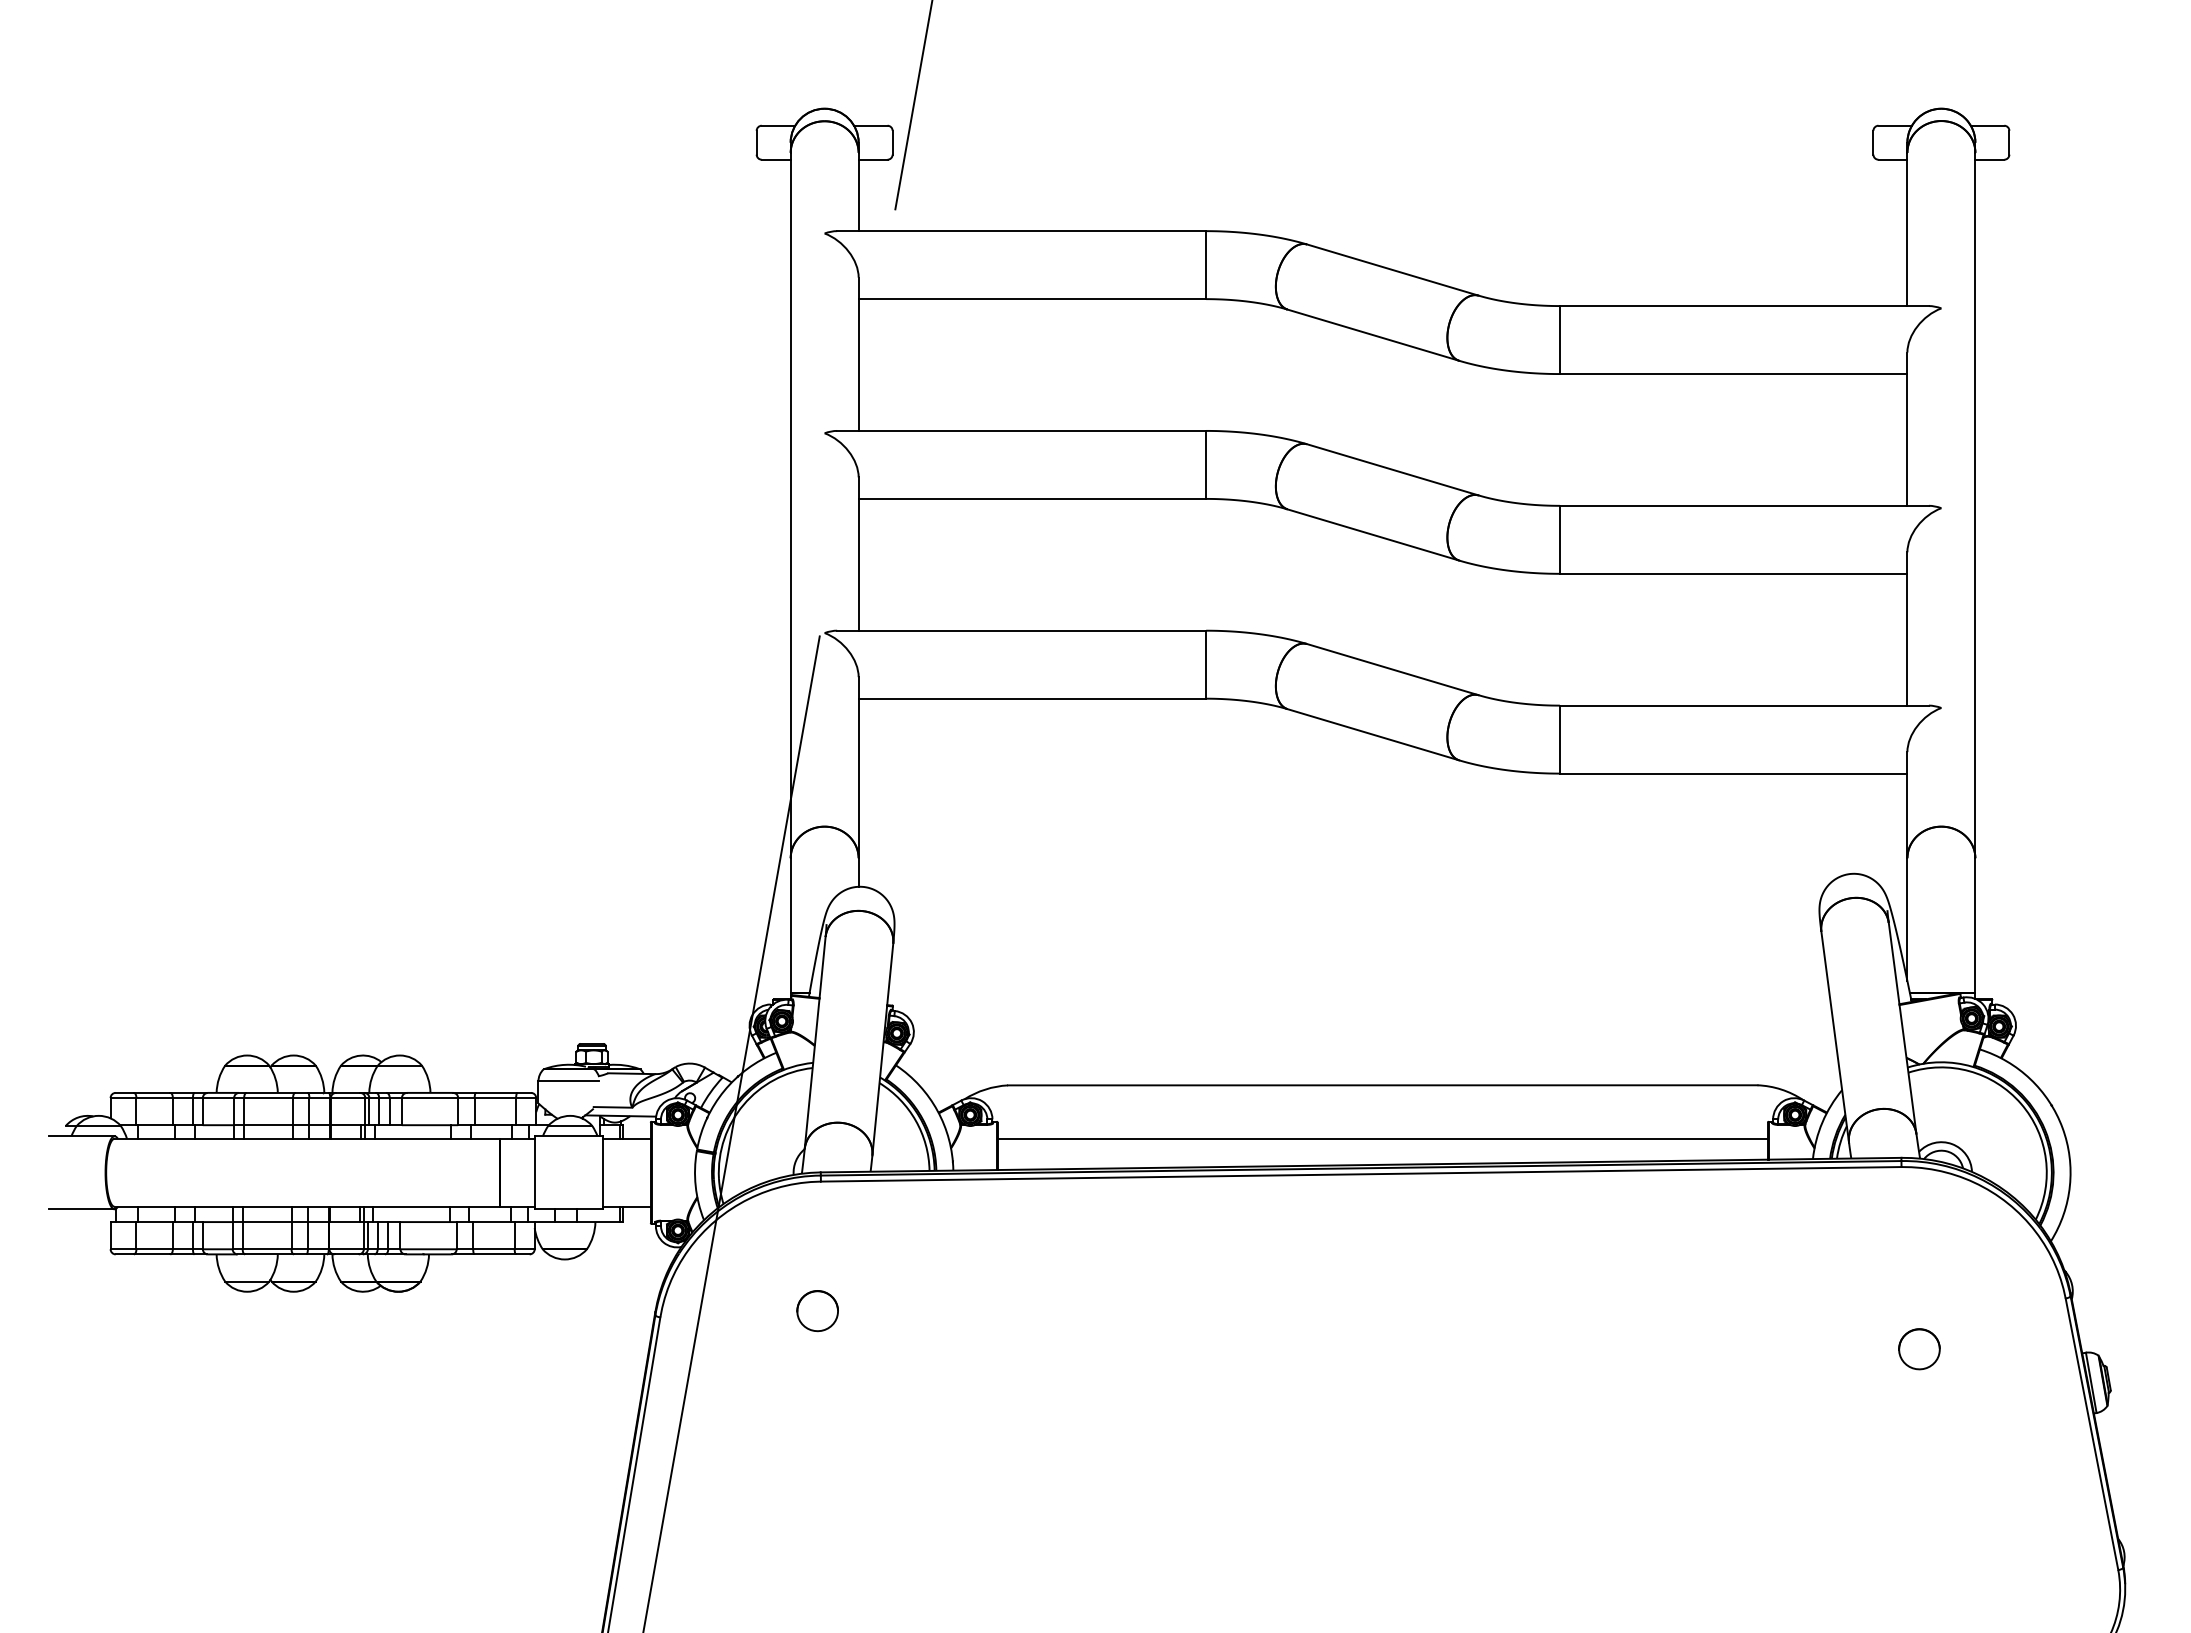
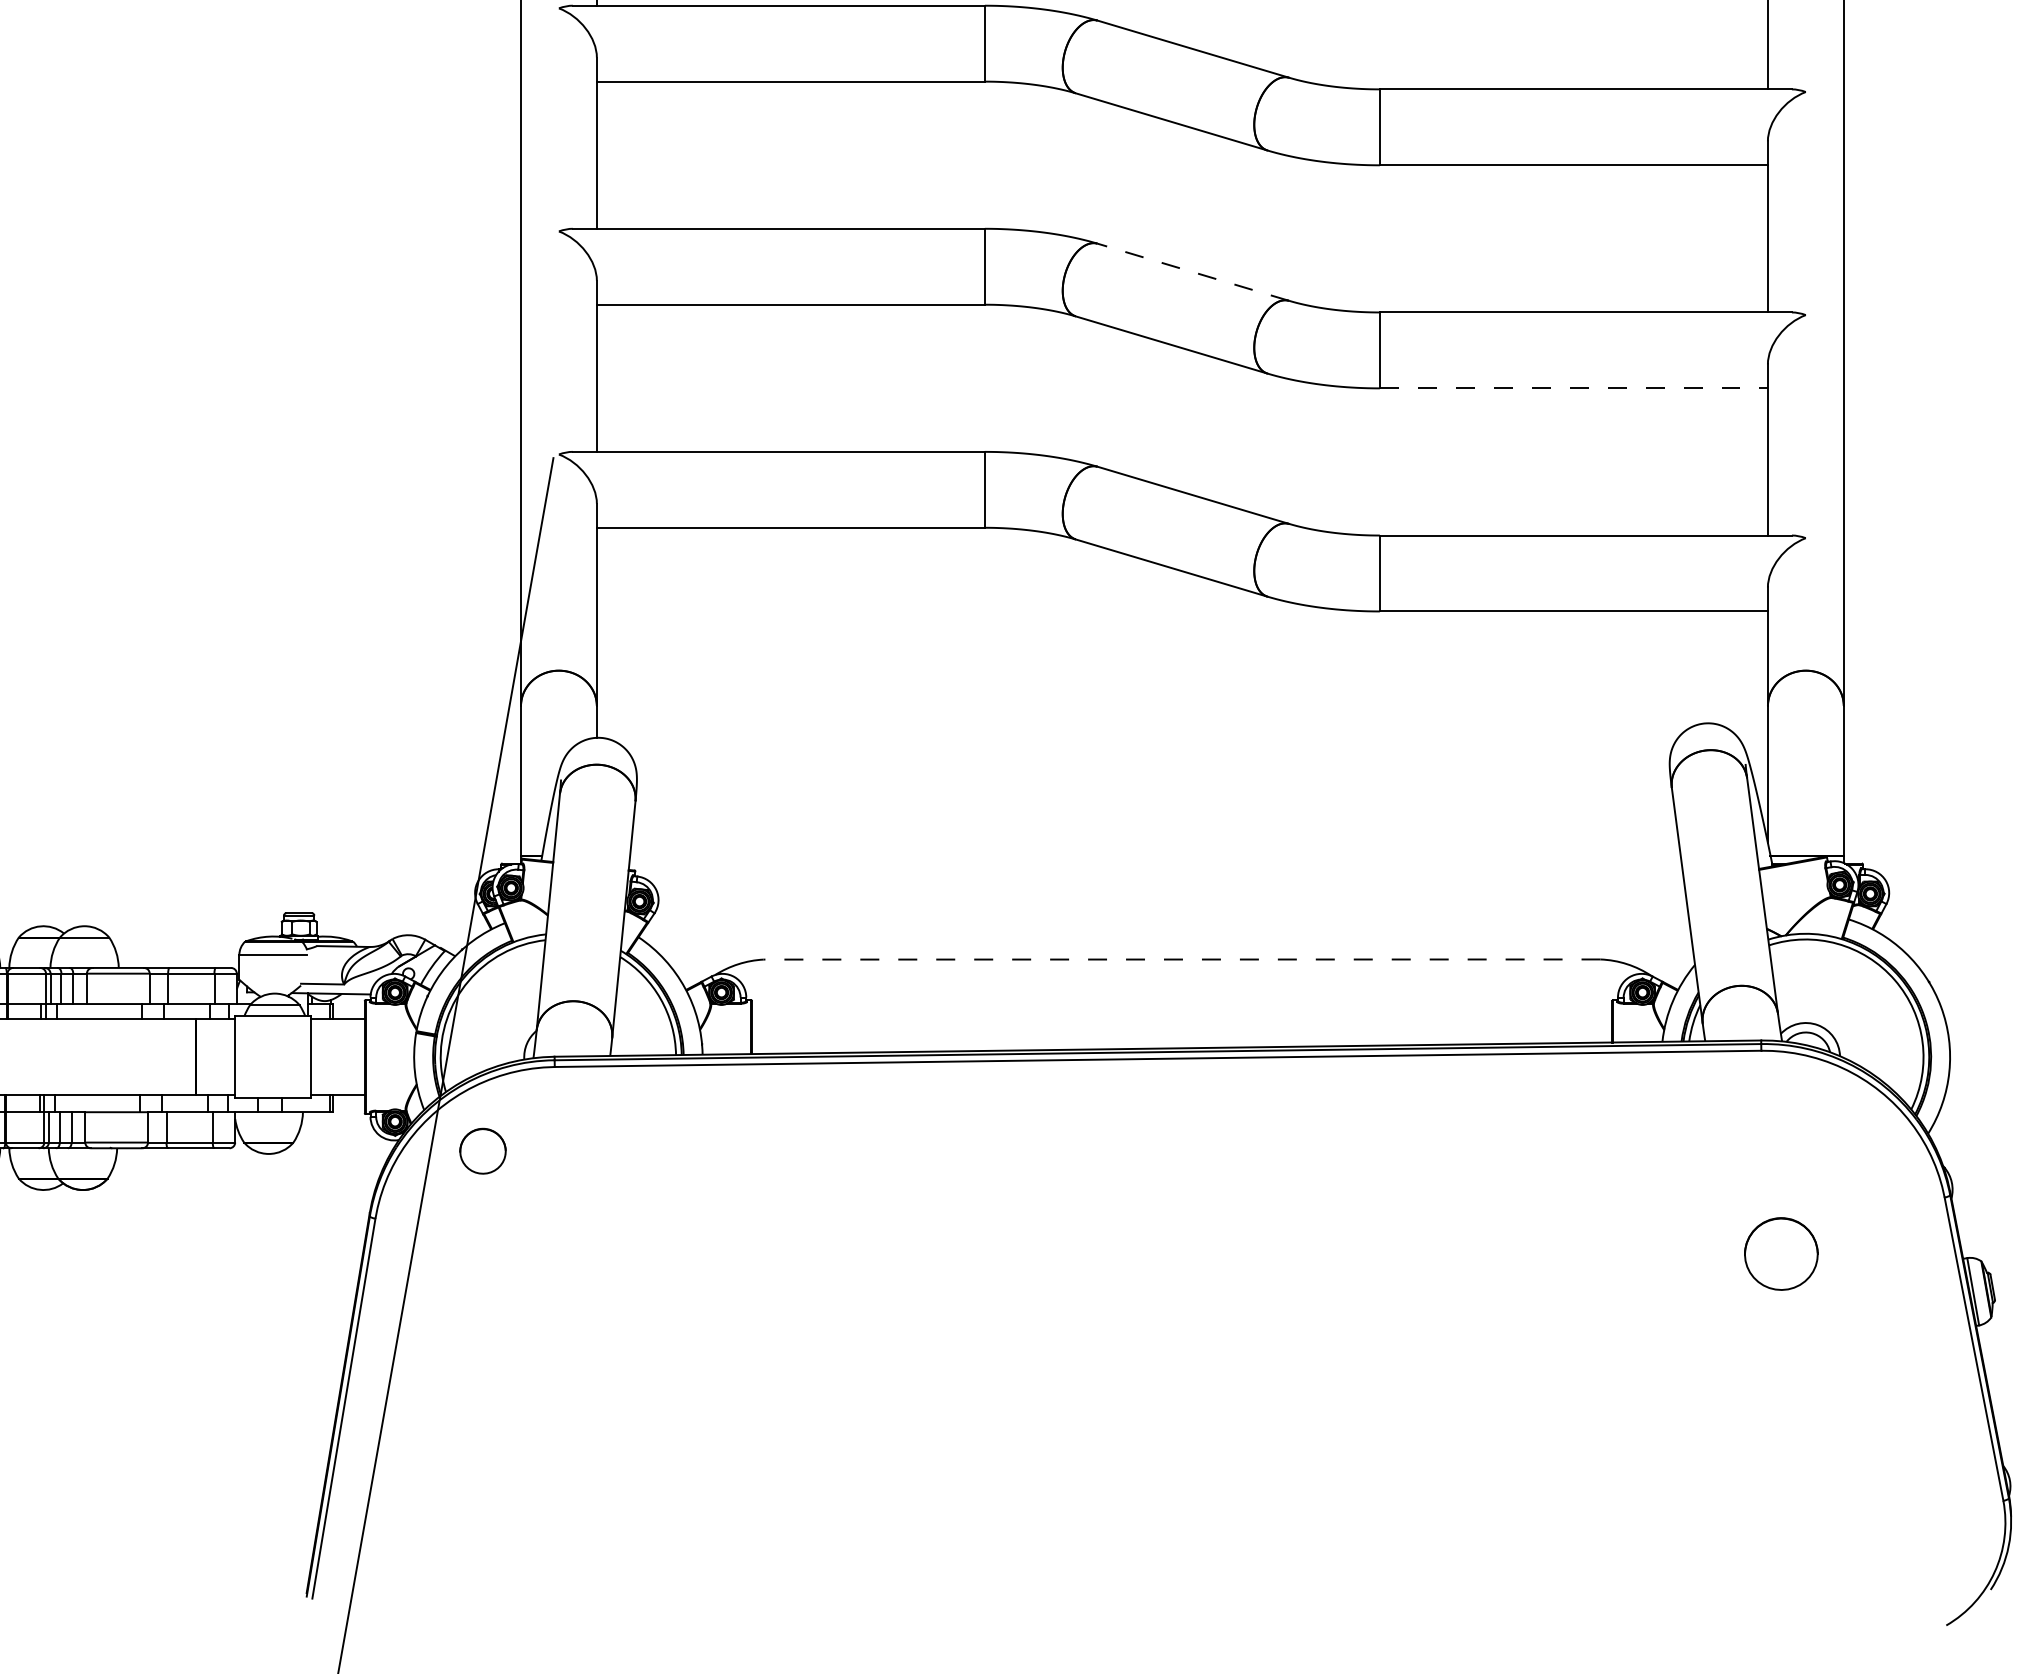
line: (1392, 469) -> (1192, 271), solid -> dashed
line: (1733, 573) -> (1573, 388), solid -> dashed
line: (1382, 1085) -> (1181, 959), solid -> dashed
line: (1382, 1138) -> (1181, 1018), removed
part: (817, 1311) -> (482, 1151), moved
part: (1919, 1349) -> (1781, 1254), size x1.6

